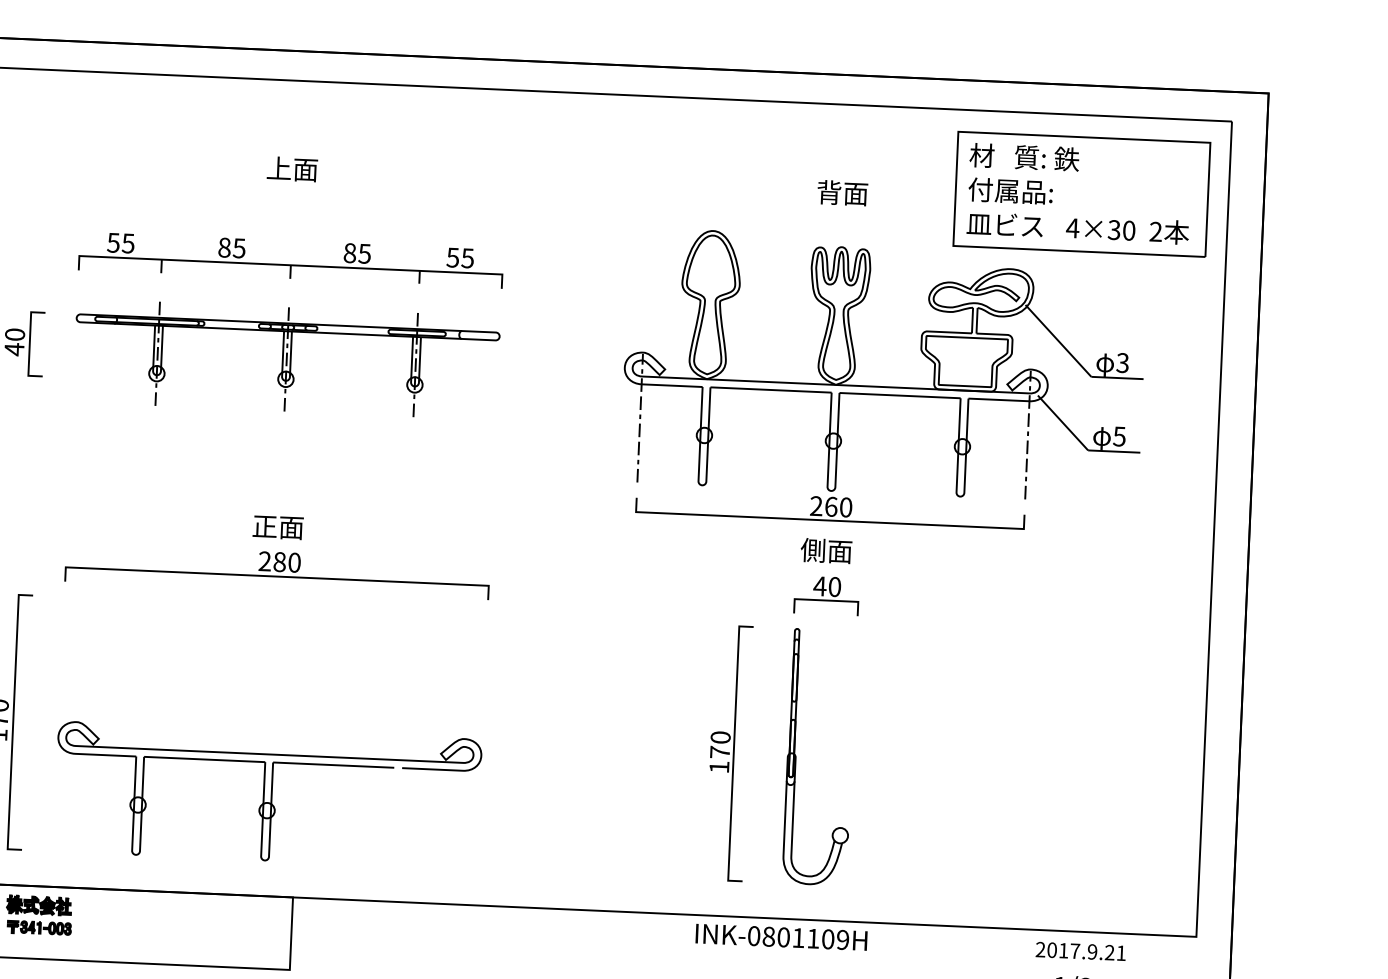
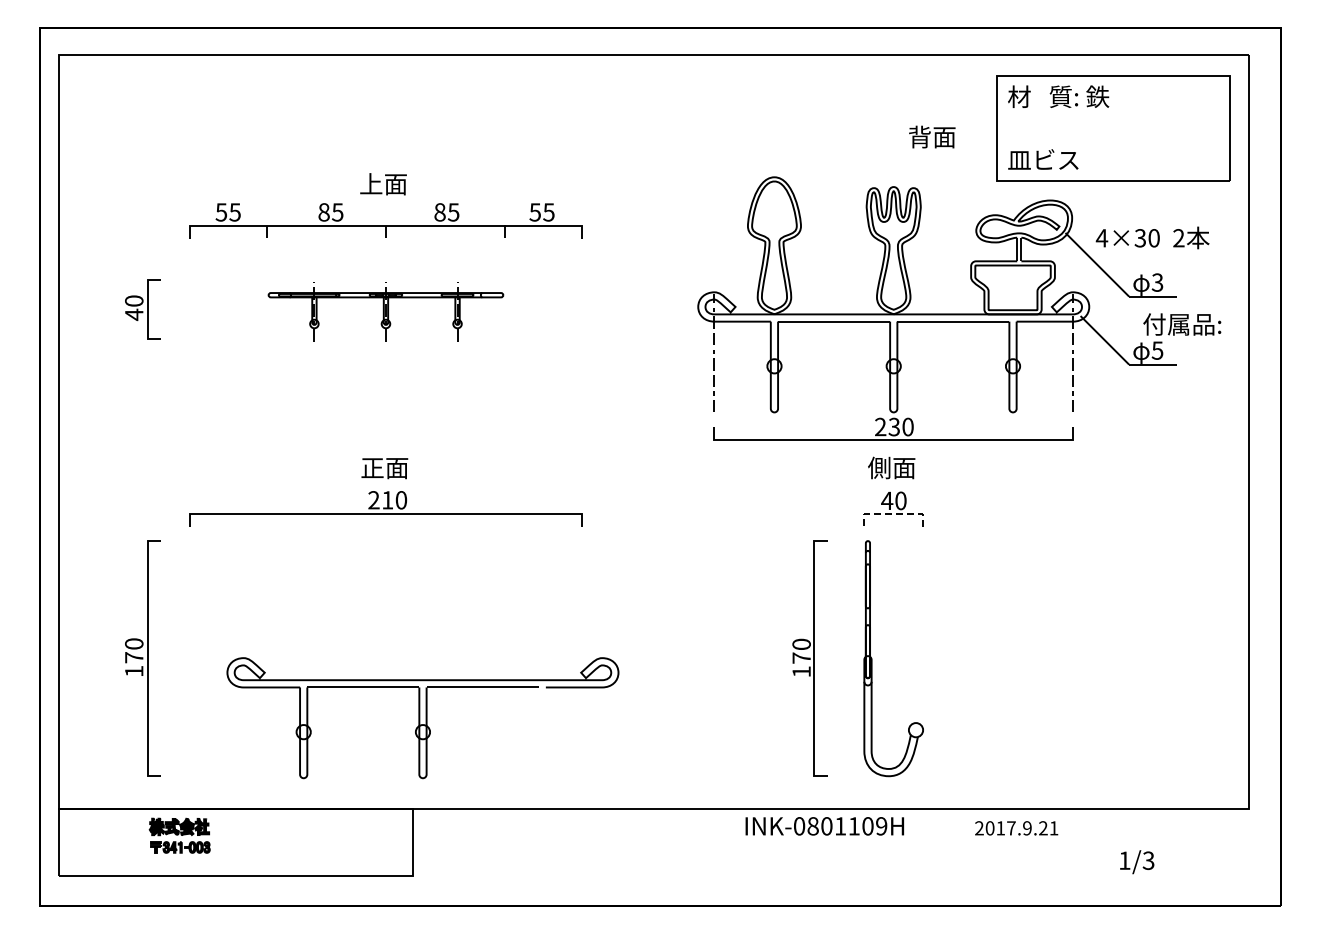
text: (292, 169) -> (383, 184), moved
text: (1010, 191) -> (1182, 324), moved
text: (842, 192) -> (932, 136), moved
text: (1127, 229) -> (1152, 237), moved
part: (286, 358) -> (385, 312), size x0.6
text: (831, 506) -> (894, 426), 260 -> 230
text: (279, 562) -> (387, 500), 280 -> 210
line: (826, 600) -> (893, 513), solid -> dashed
part: (267, 795) -> (422, 718), moved
text: (781, 937) -> (824, 826), moved
text: (1080, 951) -> (1016, 828), moved

